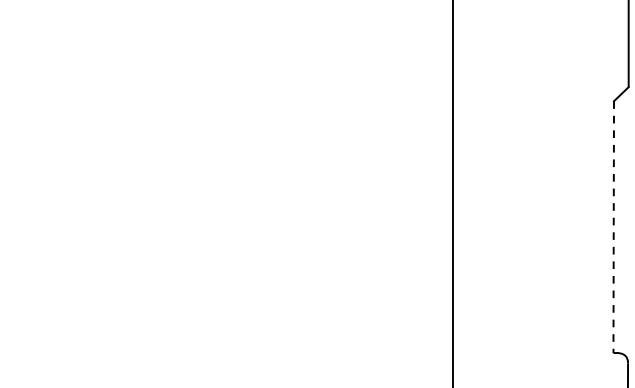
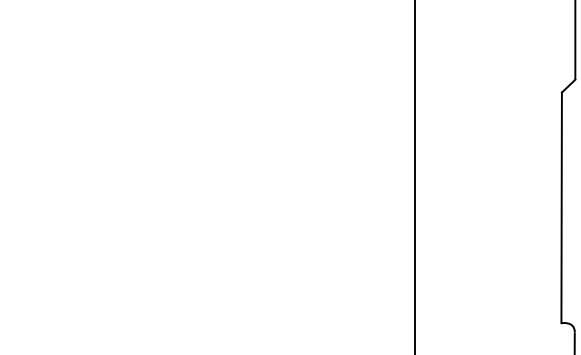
line: (613, 227) -> (561, 208), dashed -> solid

